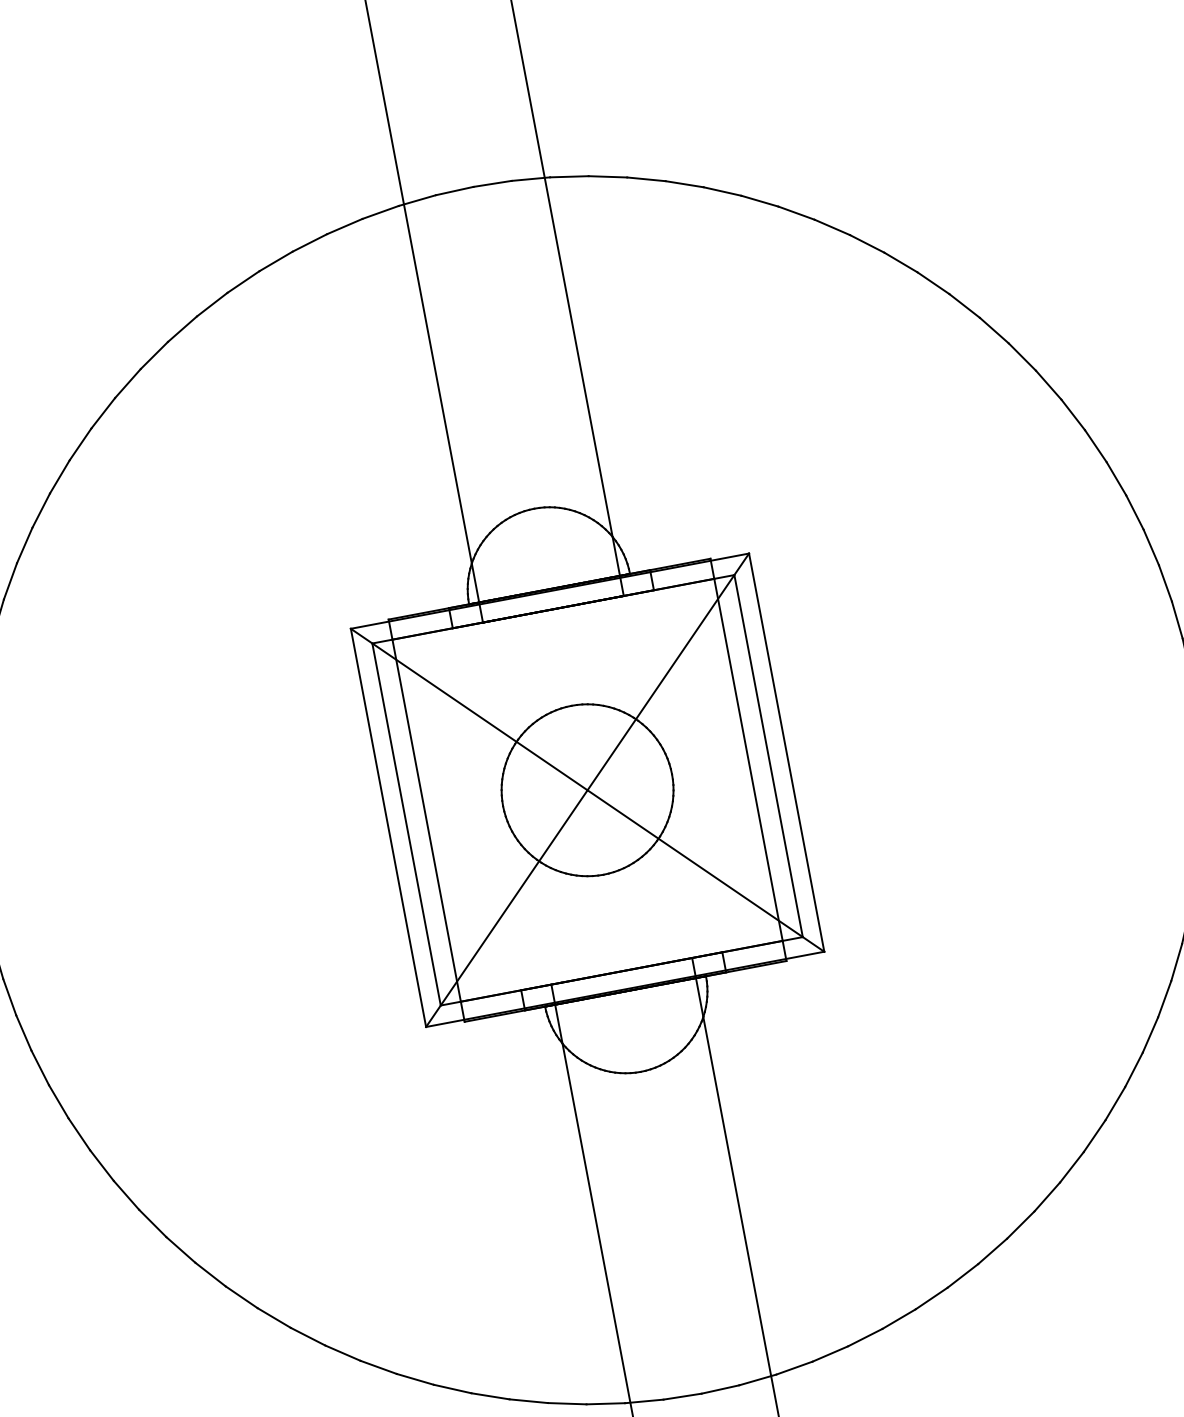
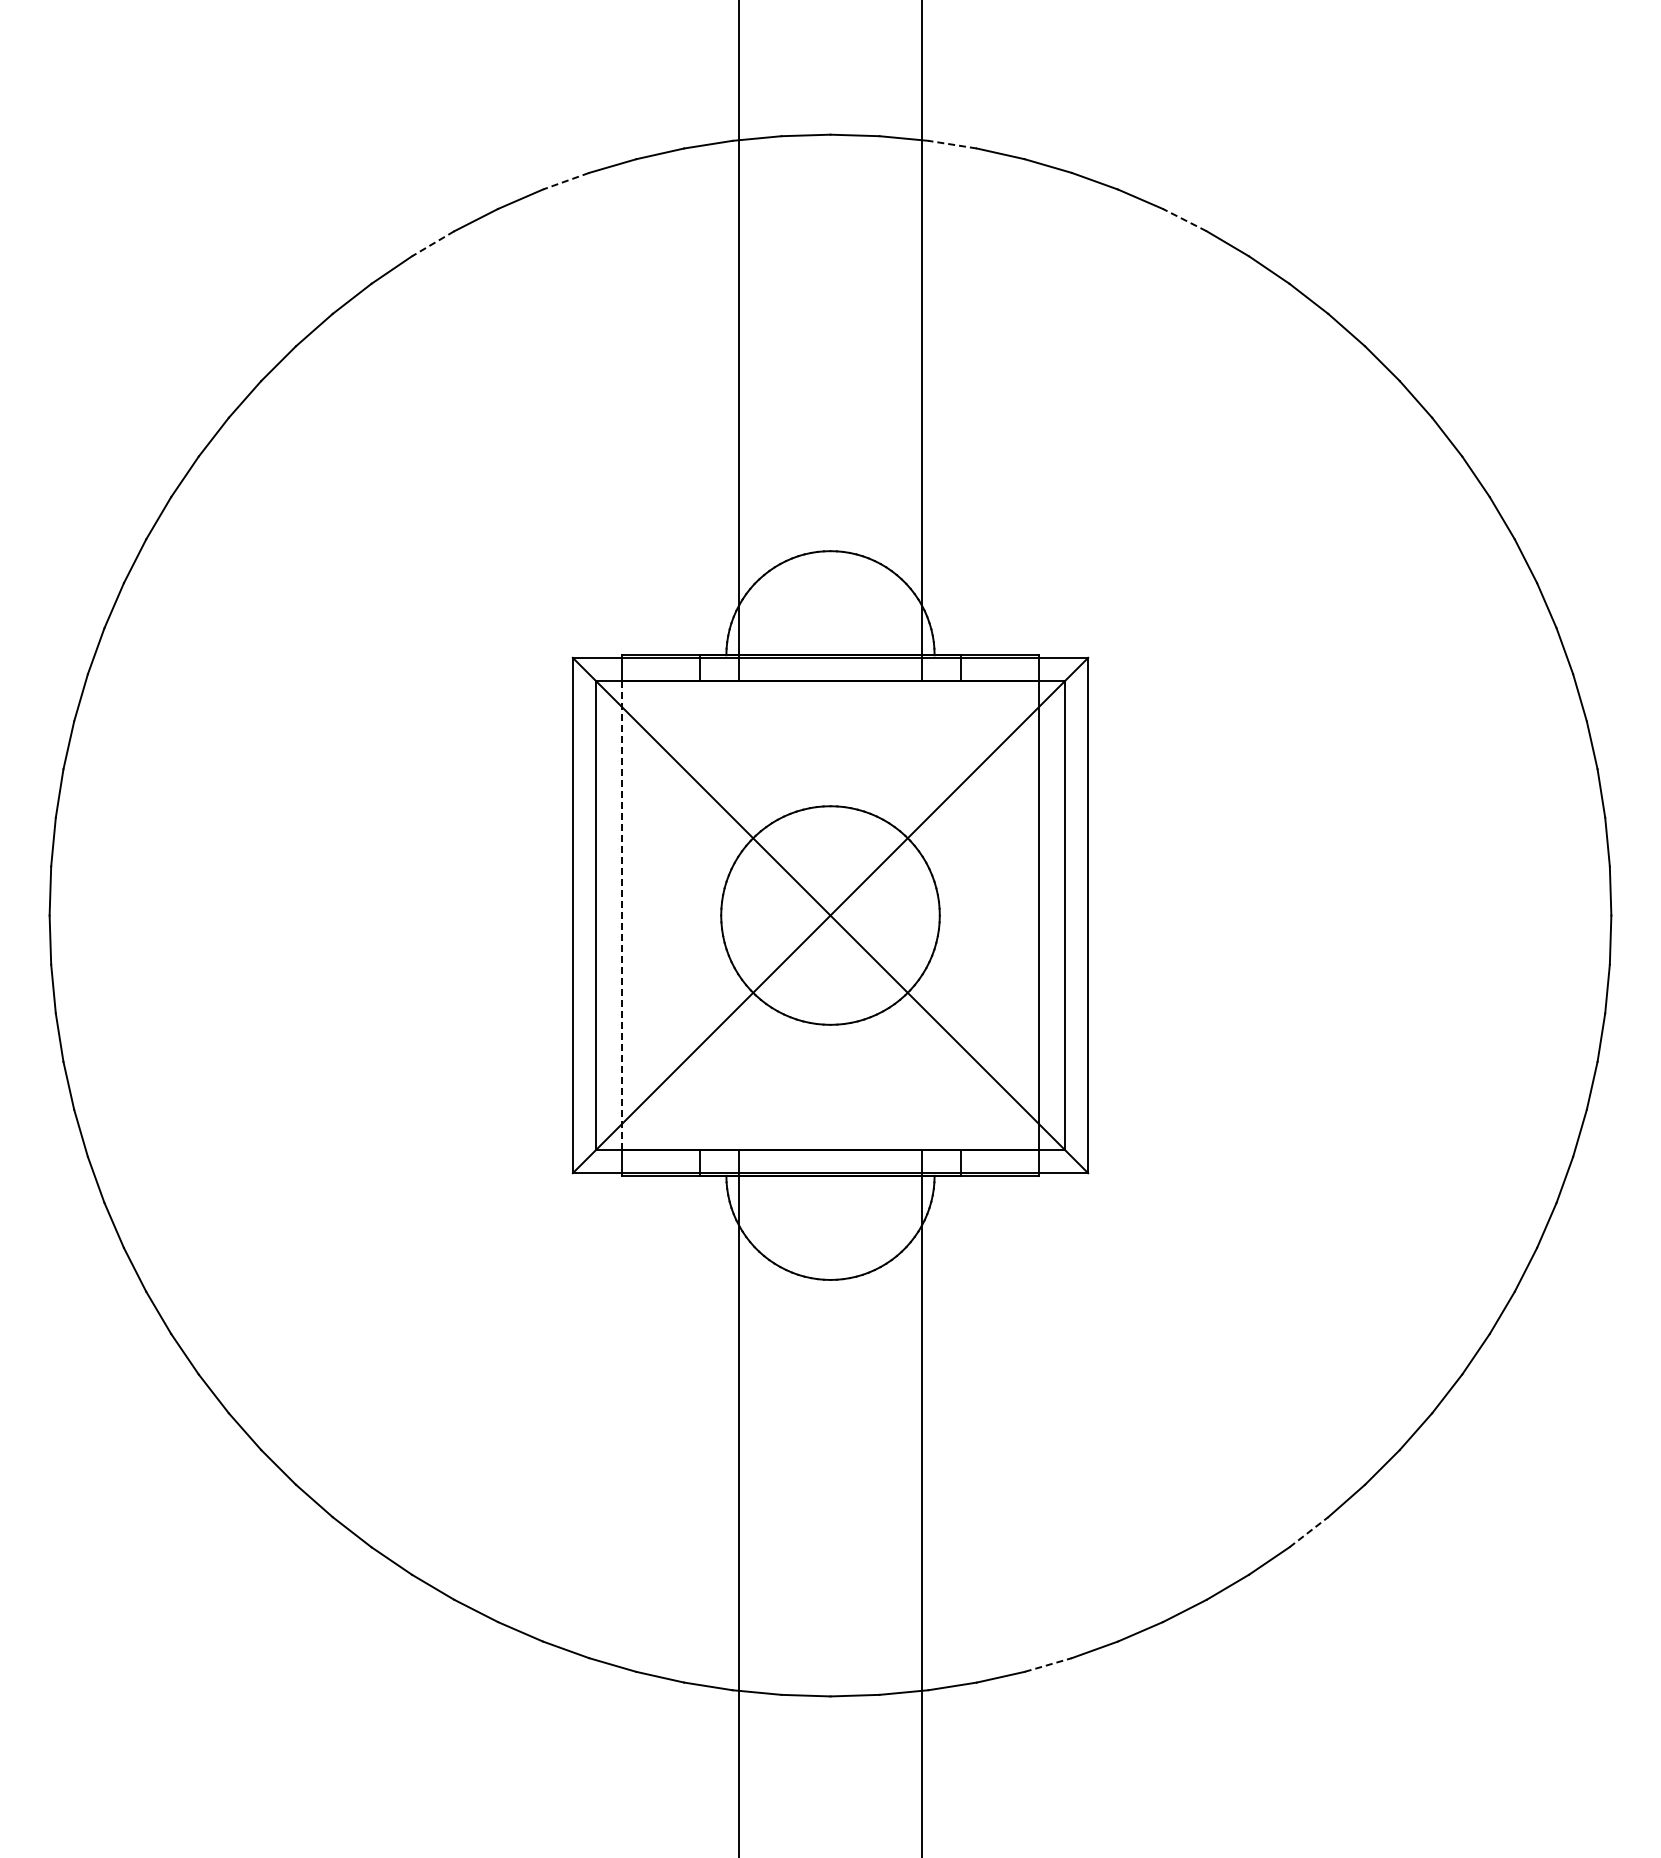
line: (569, 176) -> (952, 144), solid -> dashed
line: (759, 201) -> (1184, 220), solid -> dashed
line: (276, 261) -> (566, 181), solid -> dashed
line: (182, 328) -> (433, 243), solid -> dashed
line: (426, 821) -> (622, 916), solid -> dashed
line: (1047, 1197) -> (1308, 1532), solid -> dashed
line: (865, 1337) -> (1048, 1665), solid -> dashed

